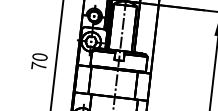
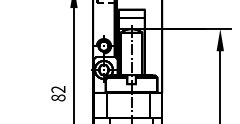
text: (39, 61) -> (58, 93), 70 -> 82

